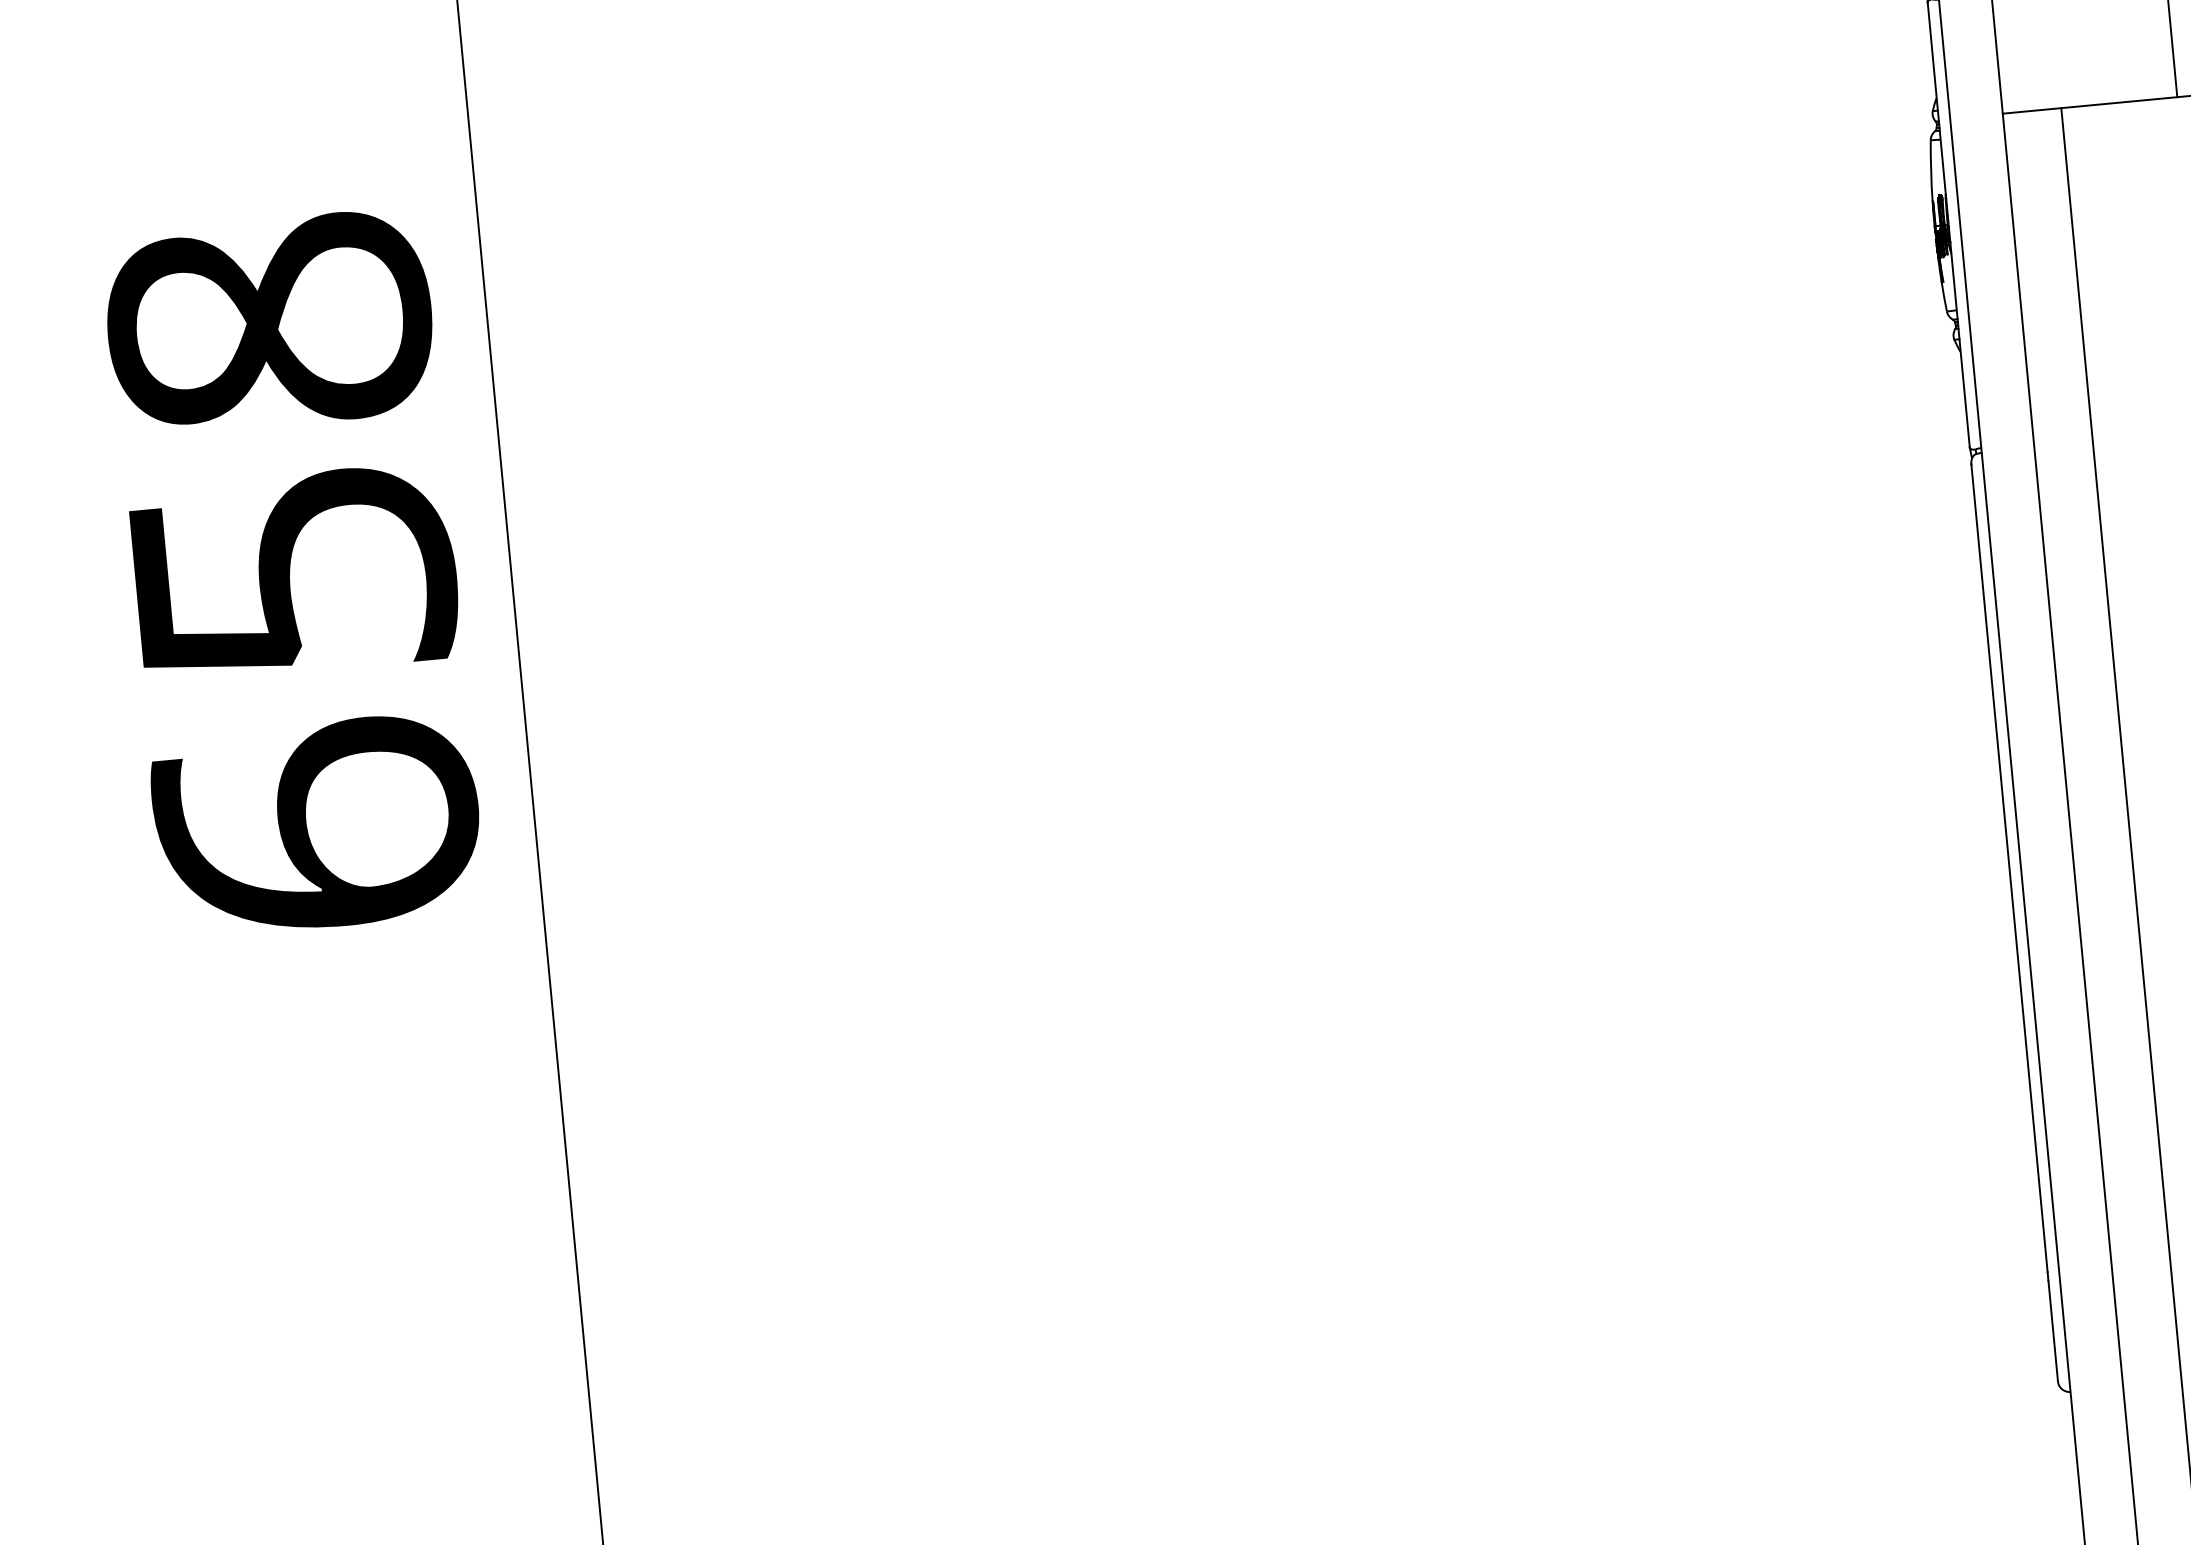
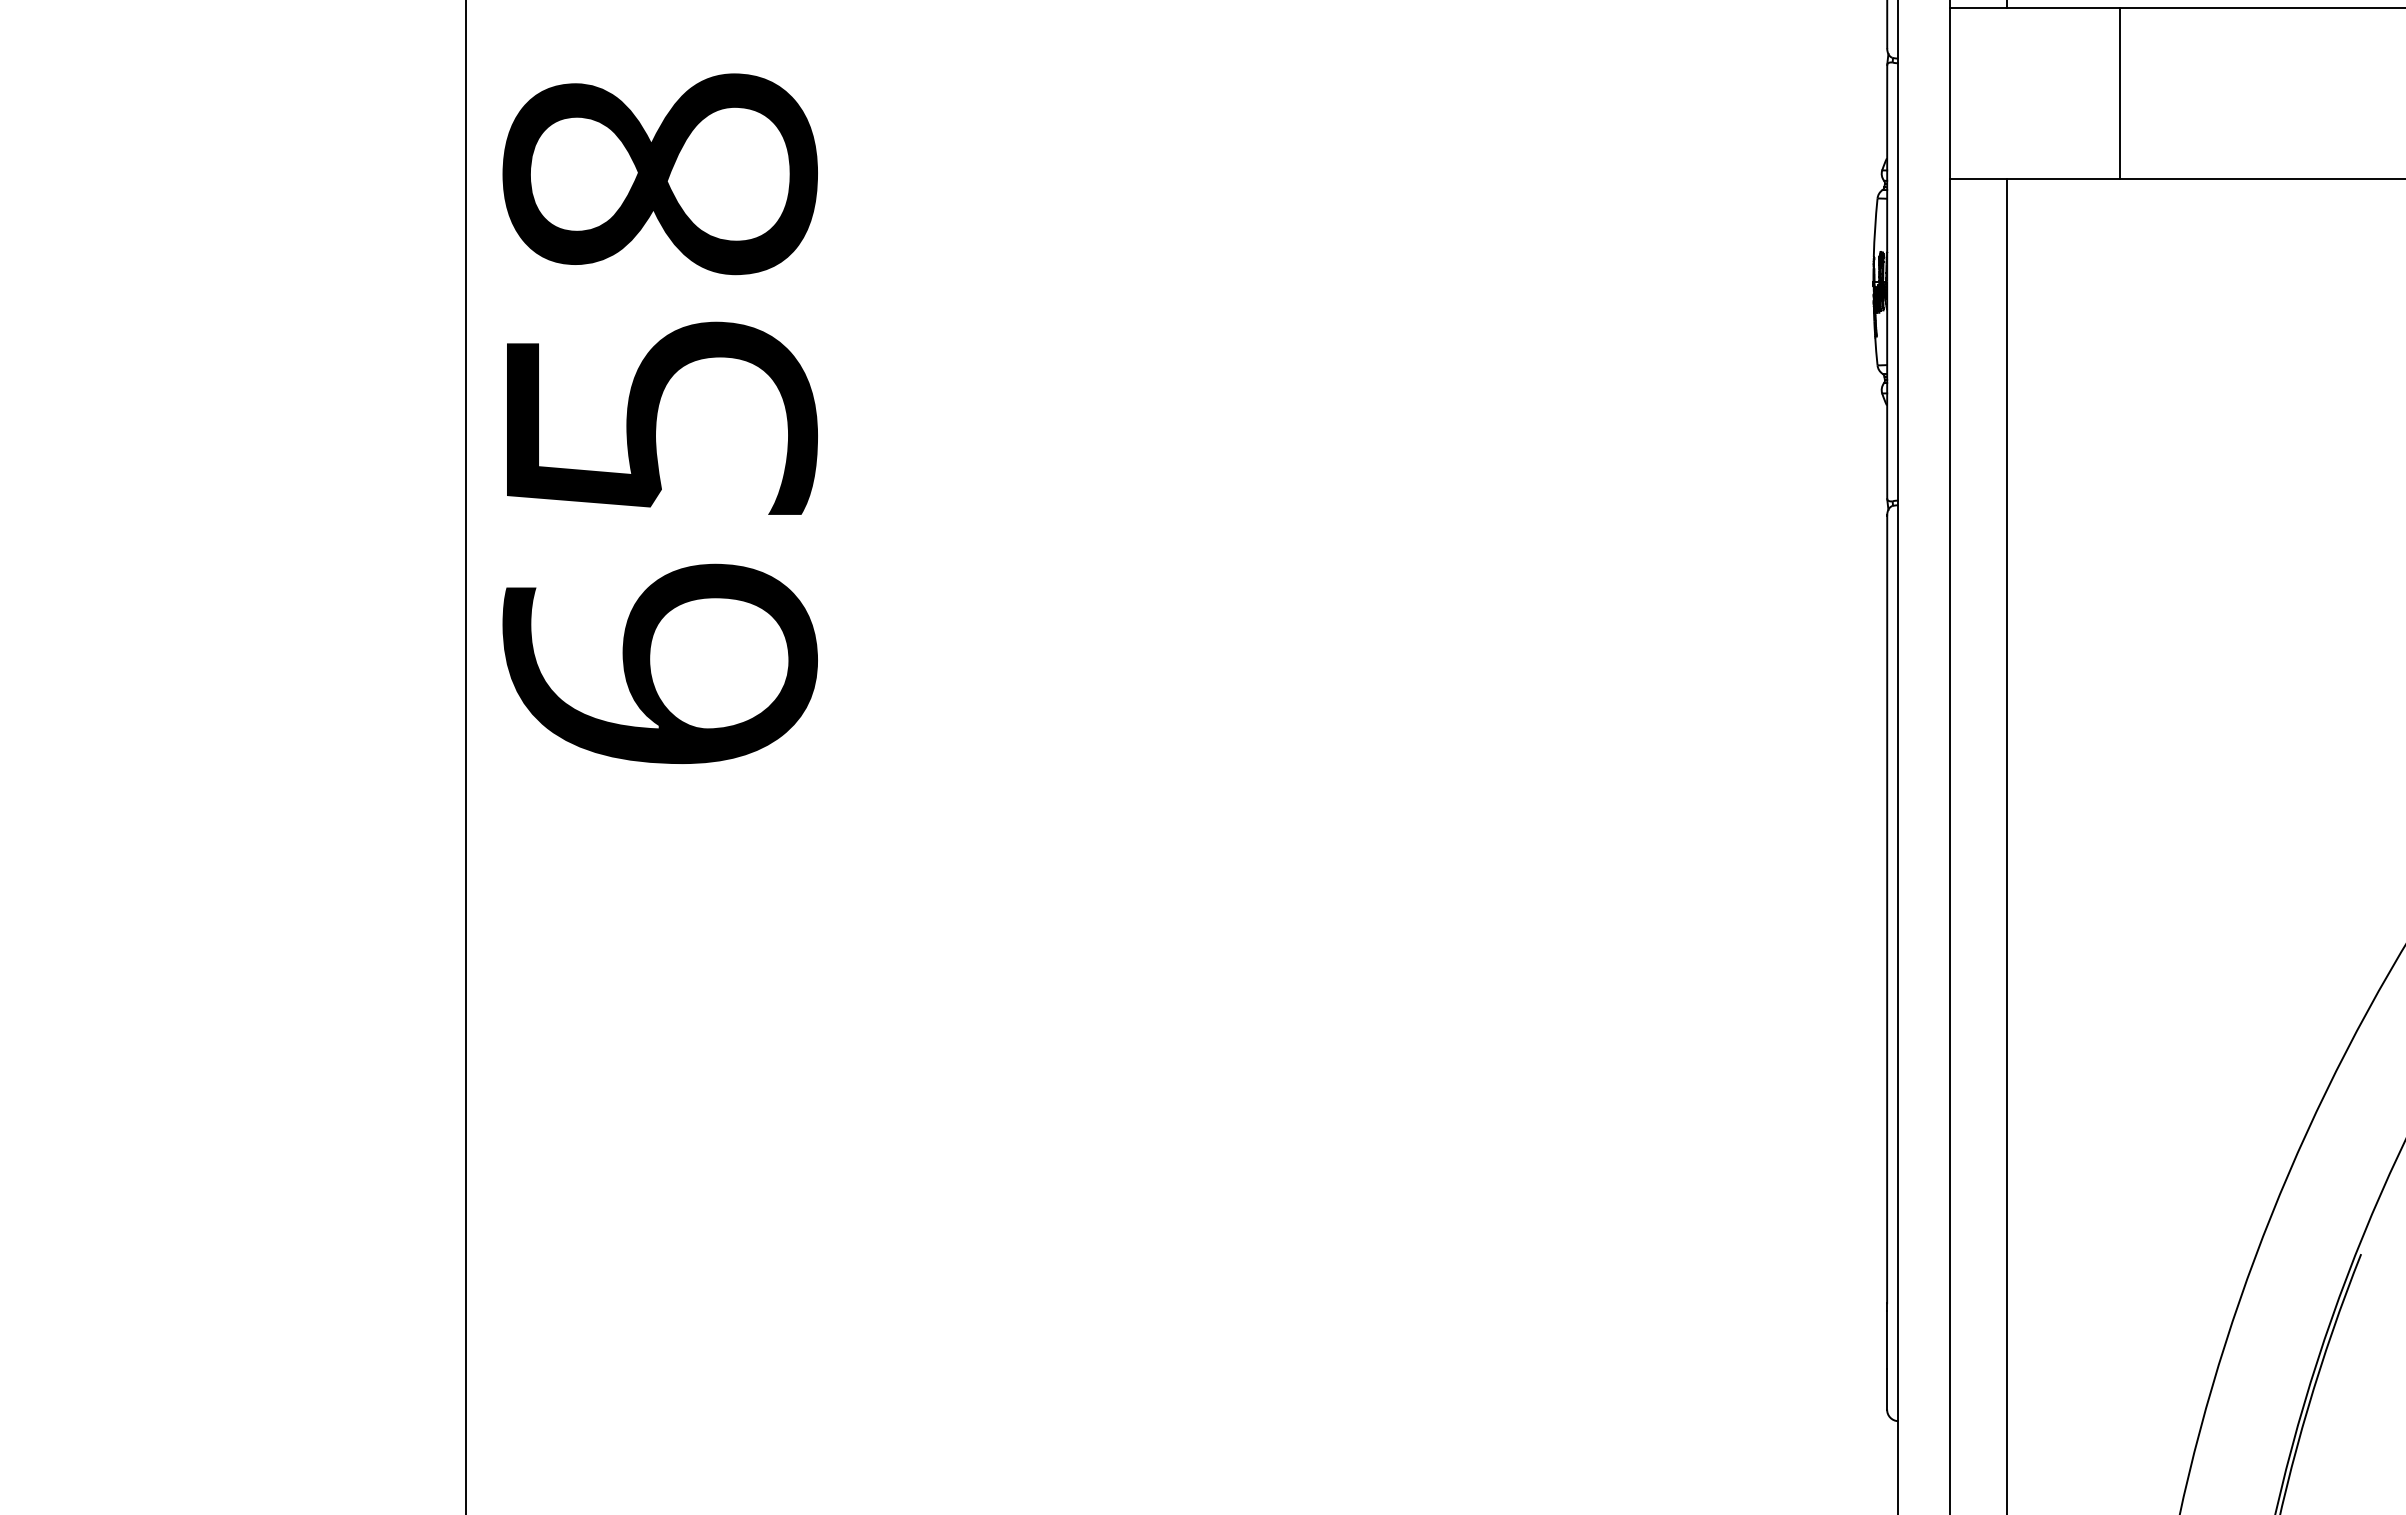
text: (292, 573) -> (659, 418), moved

